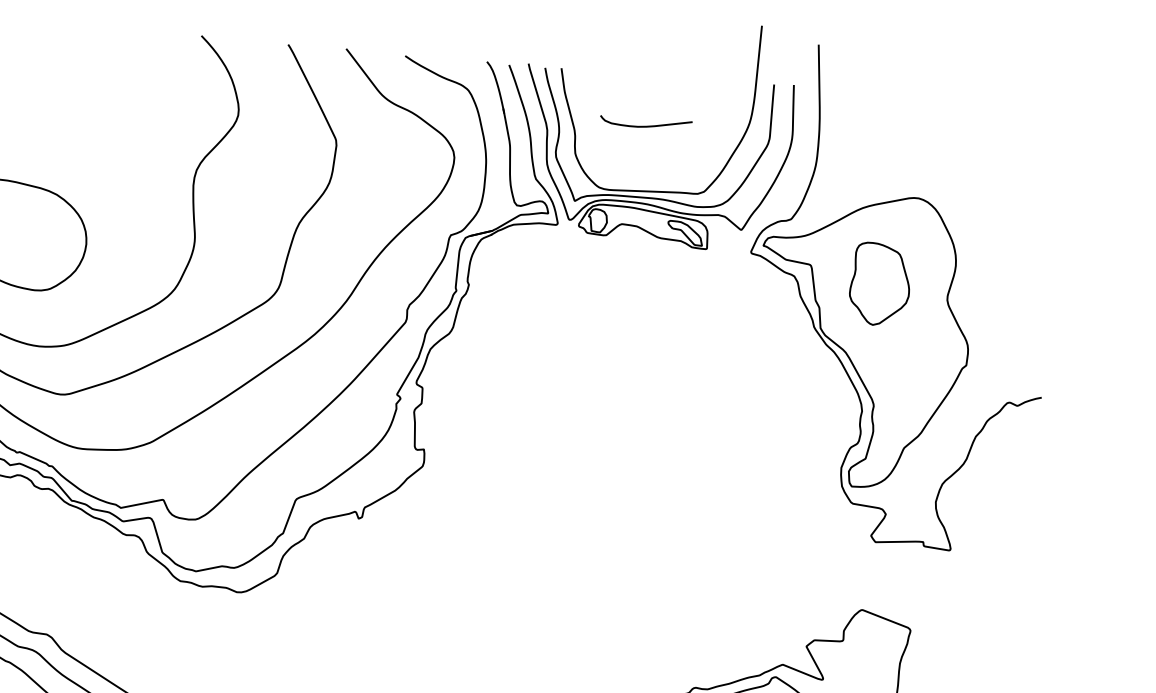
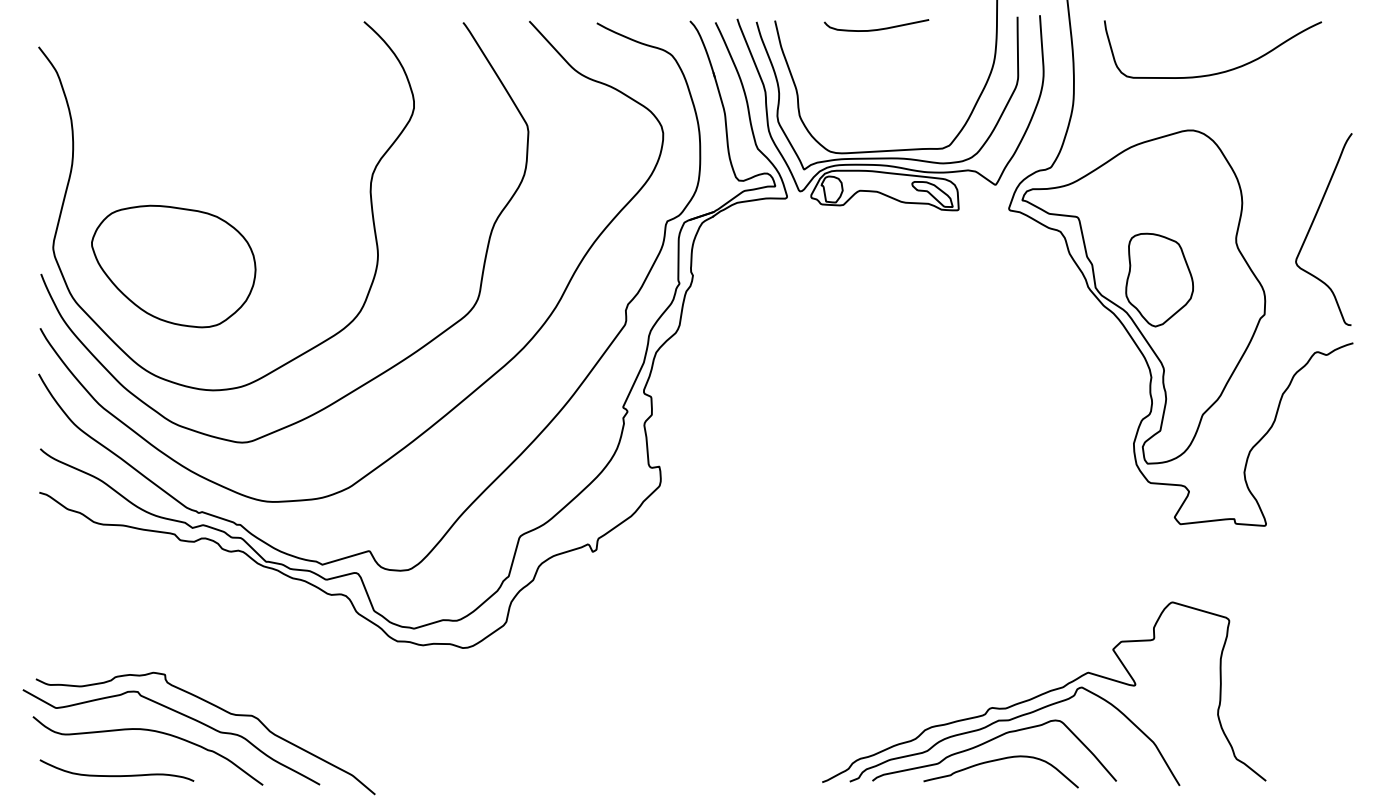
curve: (647, 125) -> (878, 28), moved
curve: (944, 149) -> (1217, 72), added
part: (880, 284) -> (1159, 279), moved
curve: (1016, 289) -> (1313, 223), added

